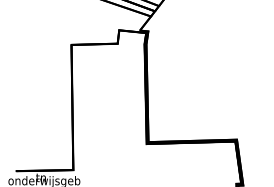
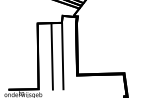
line: (97, 107) -> (51, 56), added
line: (118, 107) -> (62, 56), added

